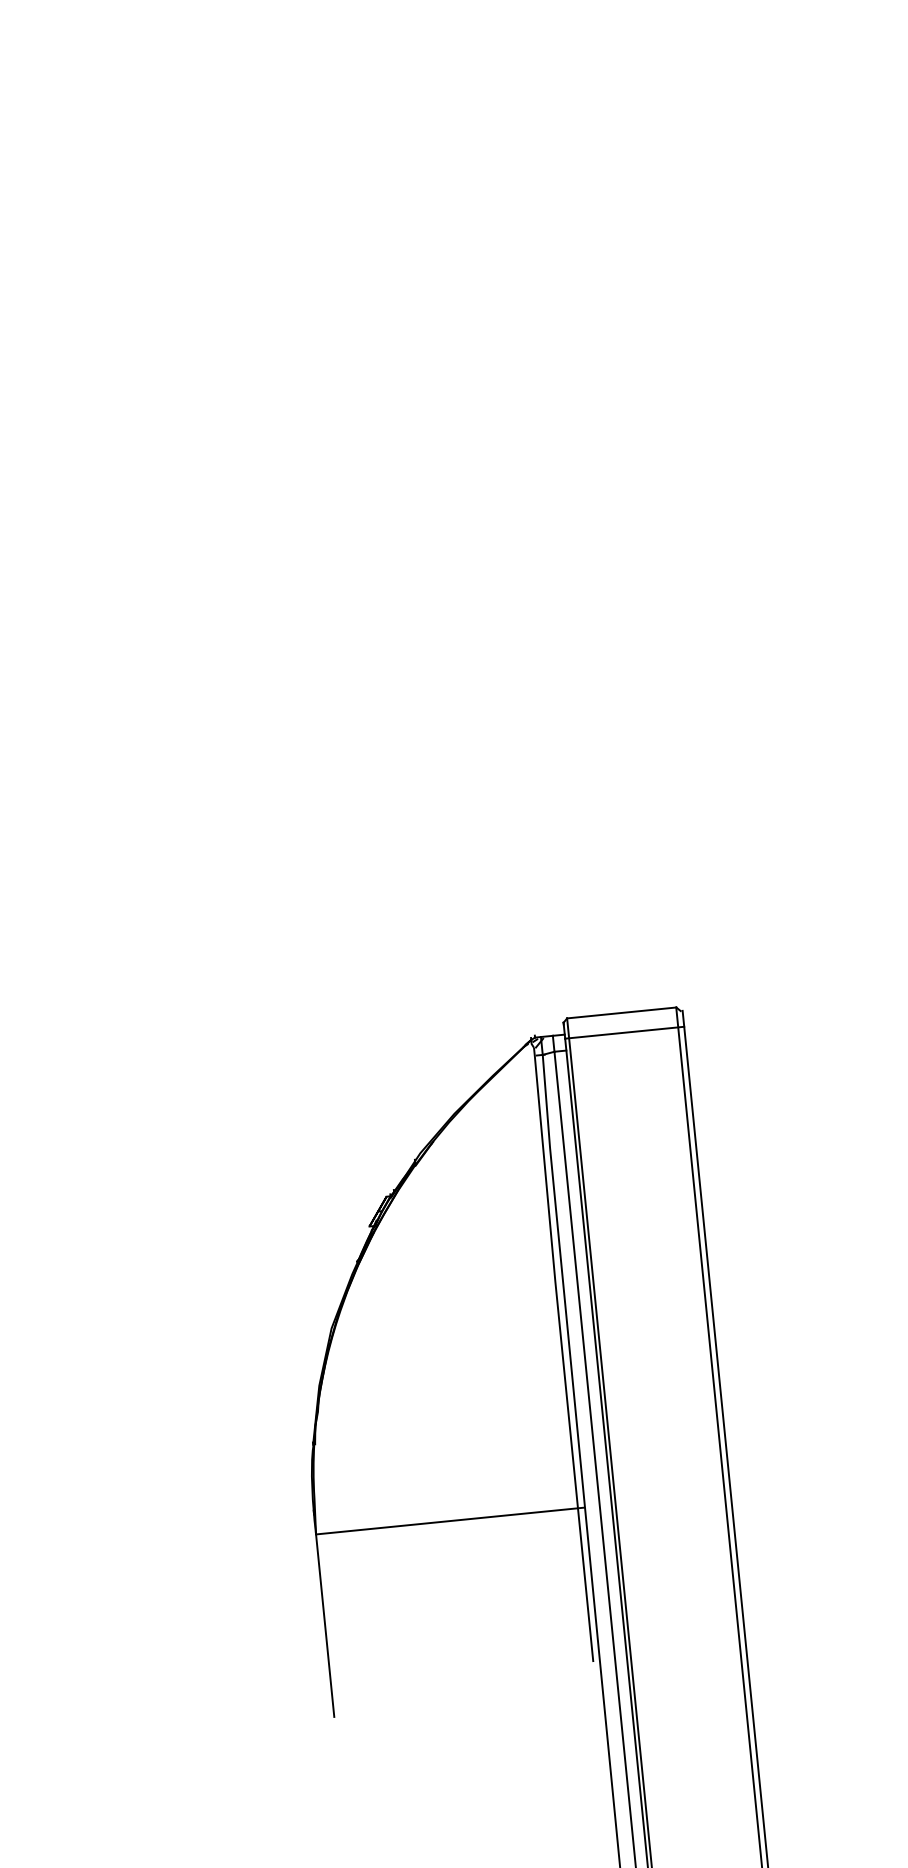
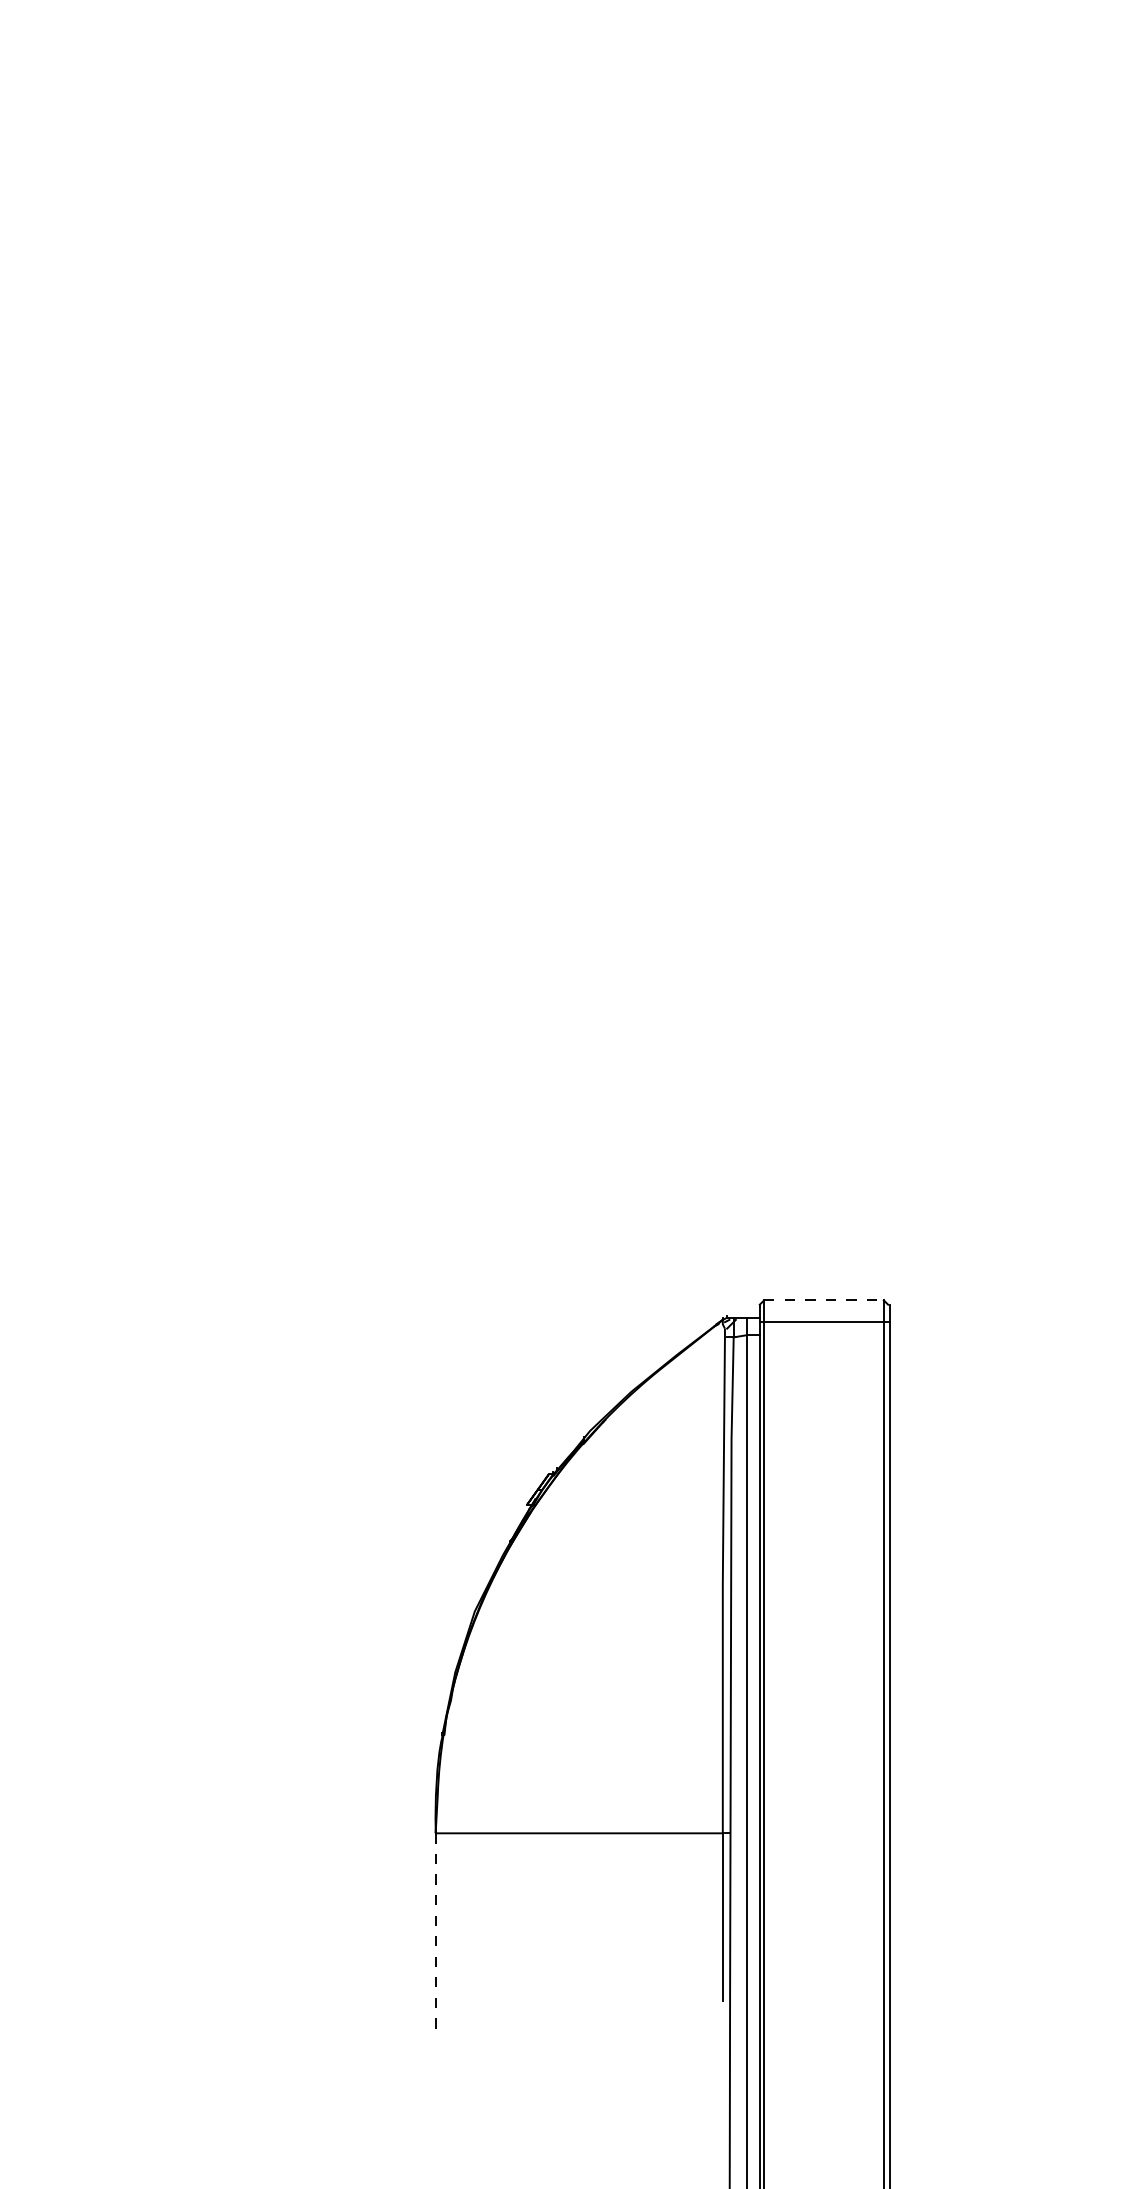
line: (621, 1013) -> (823, 1300), solid -> dashed
line: (325, 1625) -> (435, 1933), solid -> dashed

